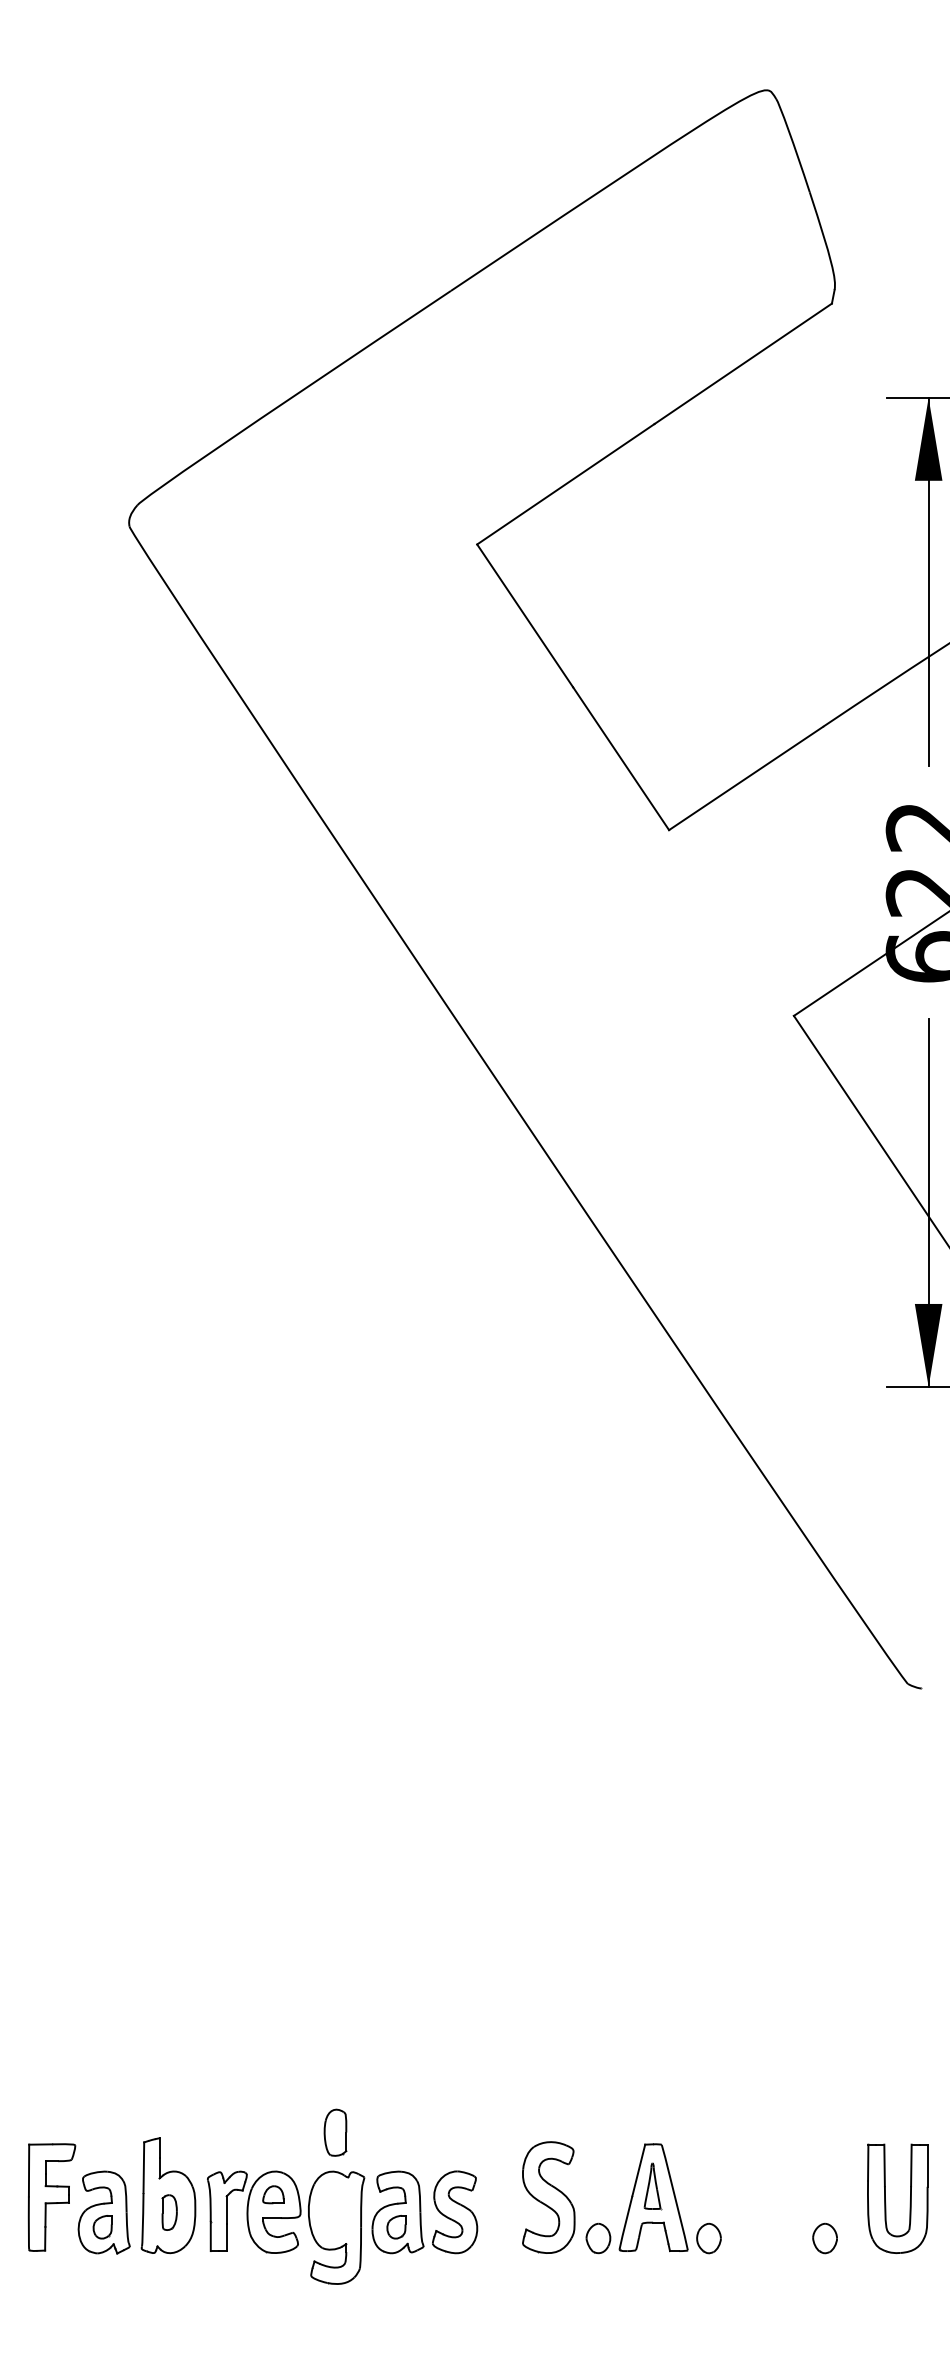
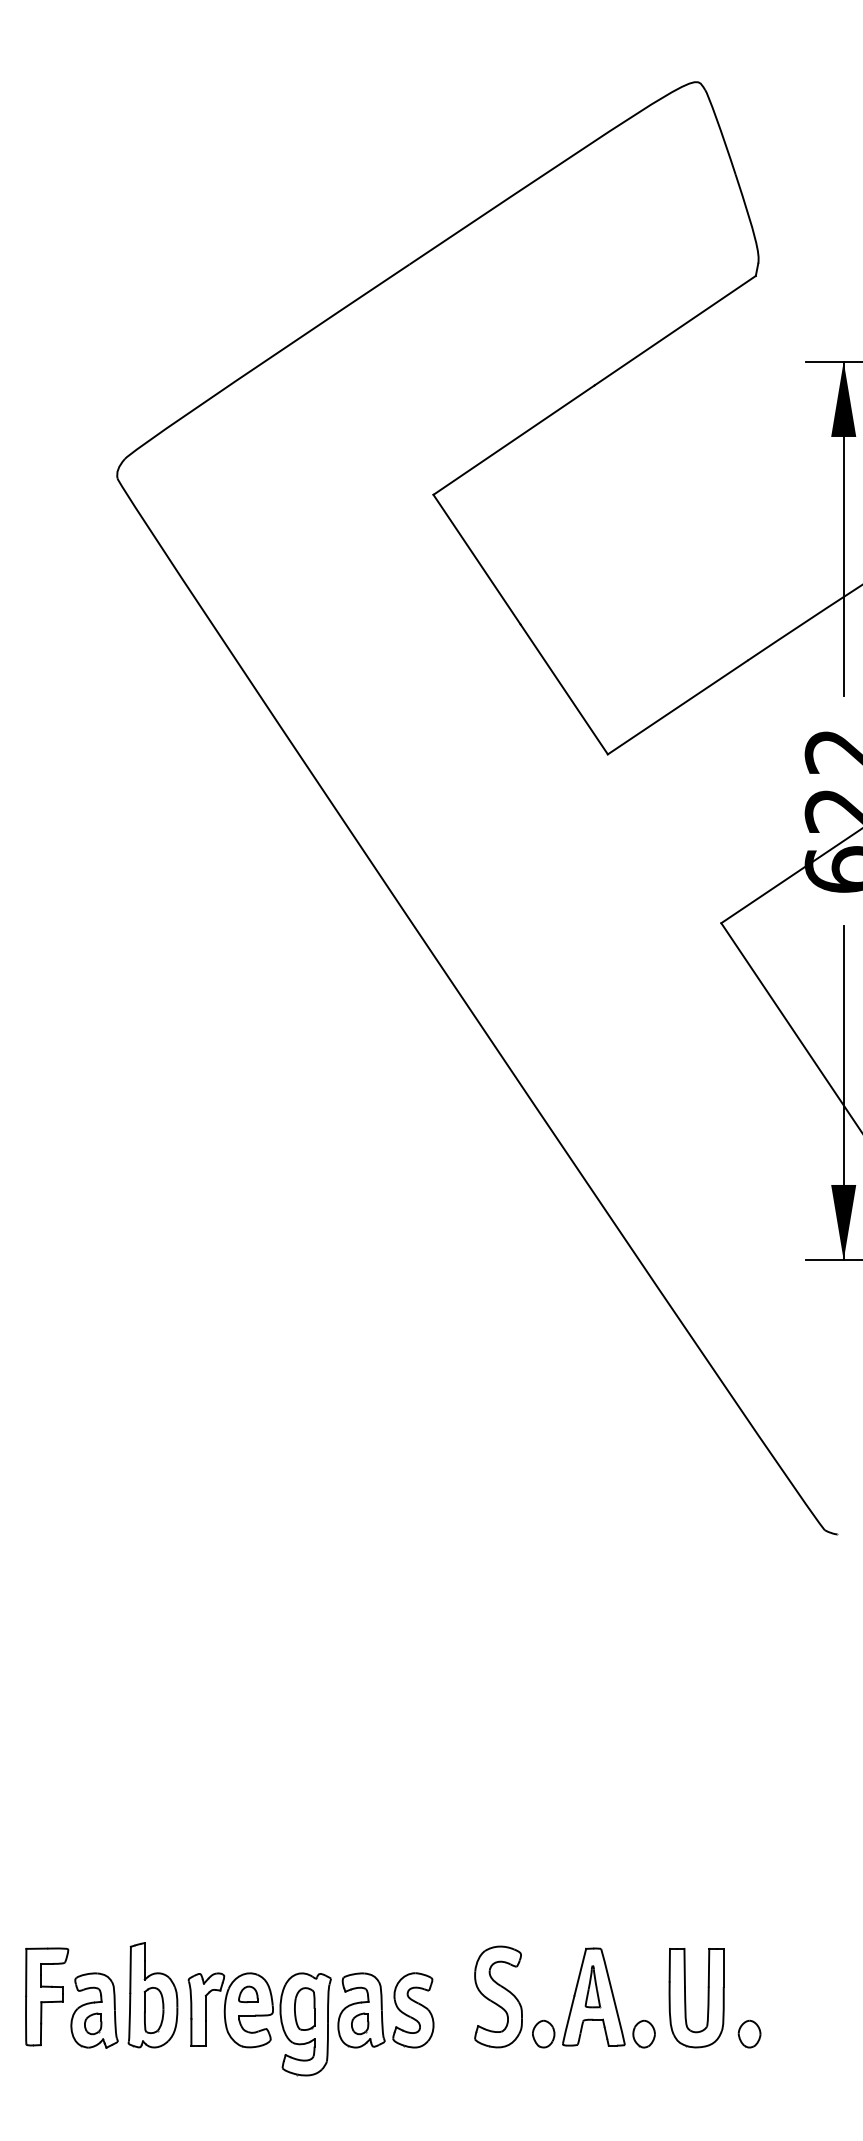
part: (335, 2132) -> (304, 2008), moved
part: (886, 2201) -> (686, 2000), moved
part: (169, 2212) -> (153, 2010), size x1.43

